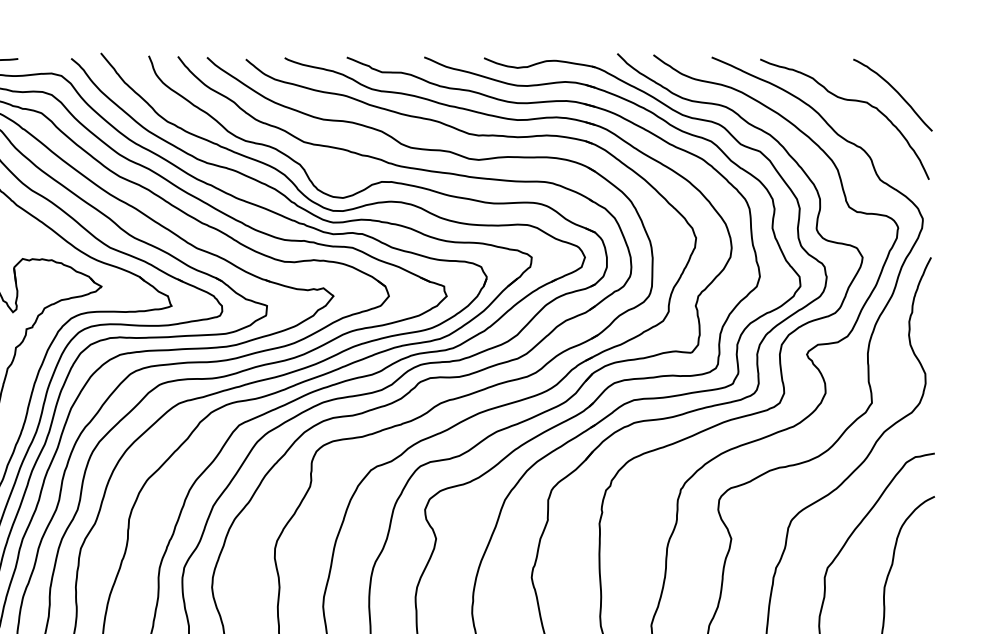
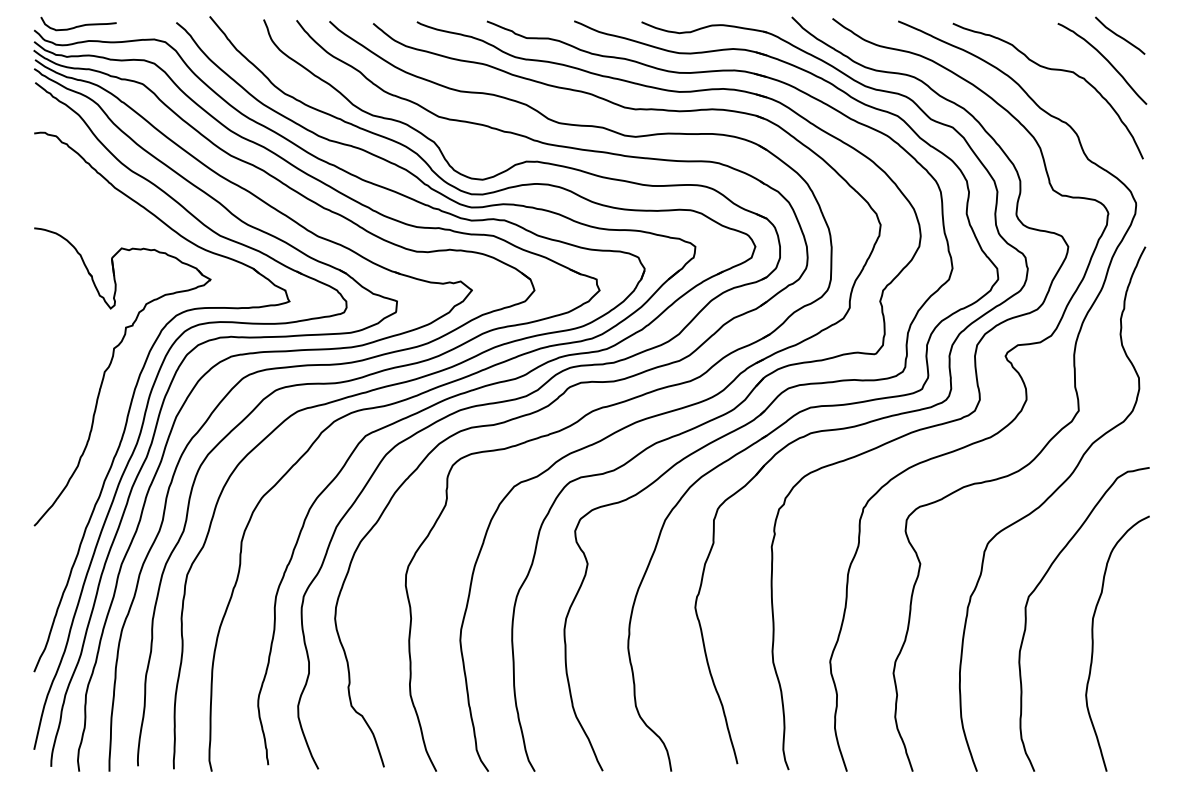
curve: (908, 69) -> (1120, 35), added

